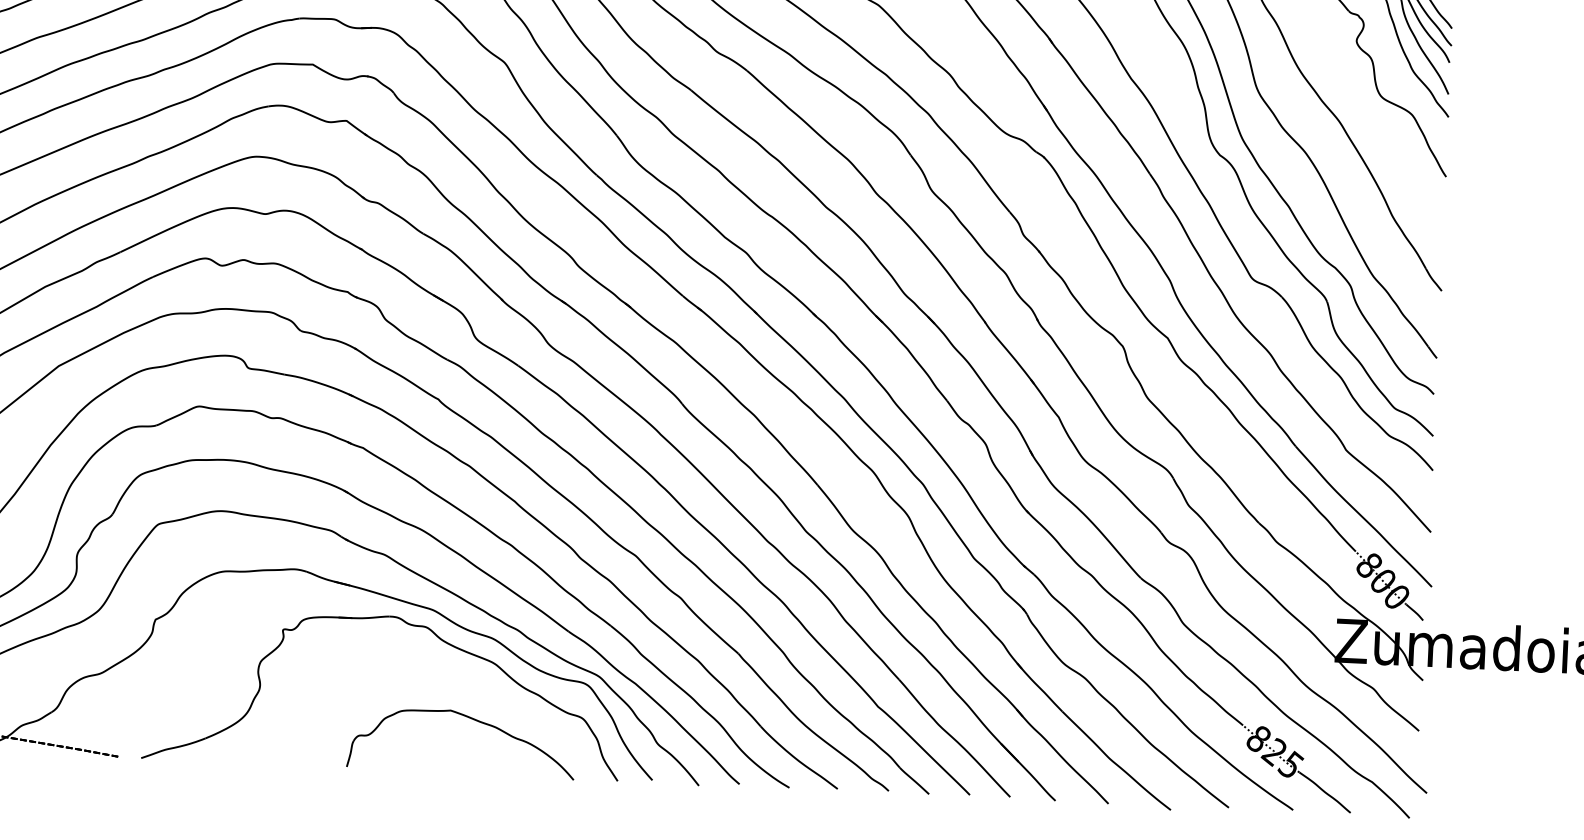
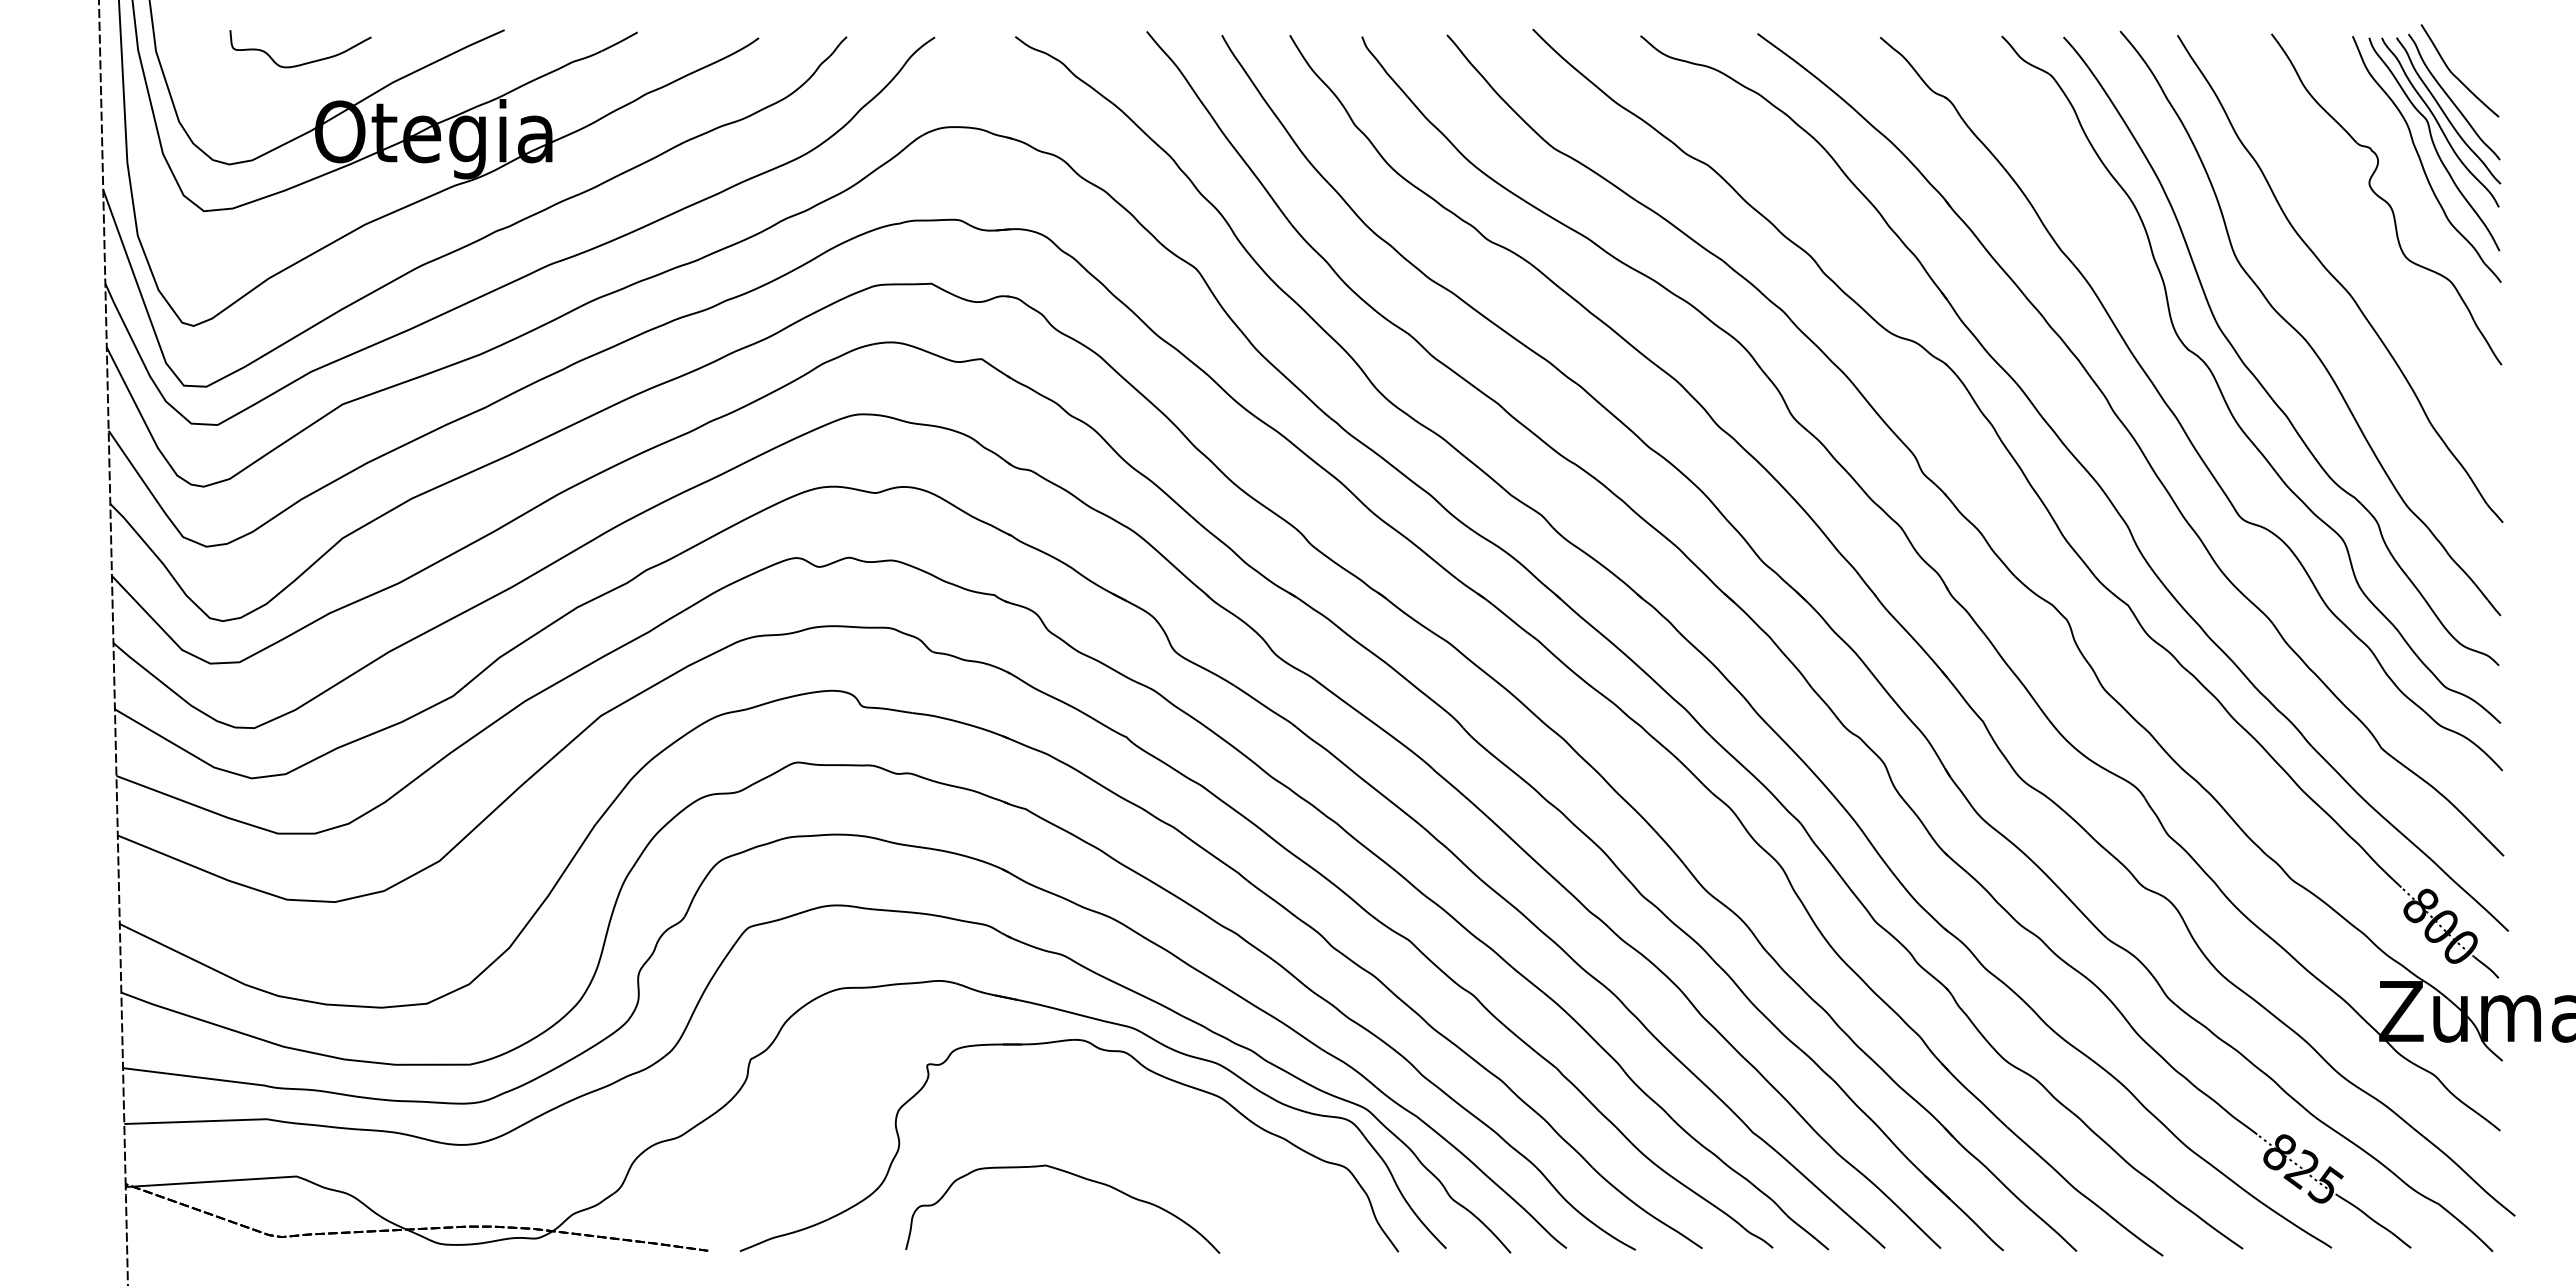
part: (470, 718) -> (1073, 1175), moved

